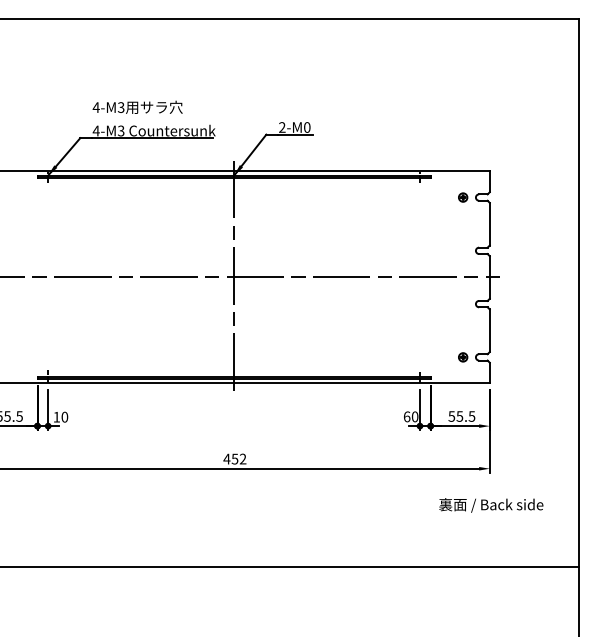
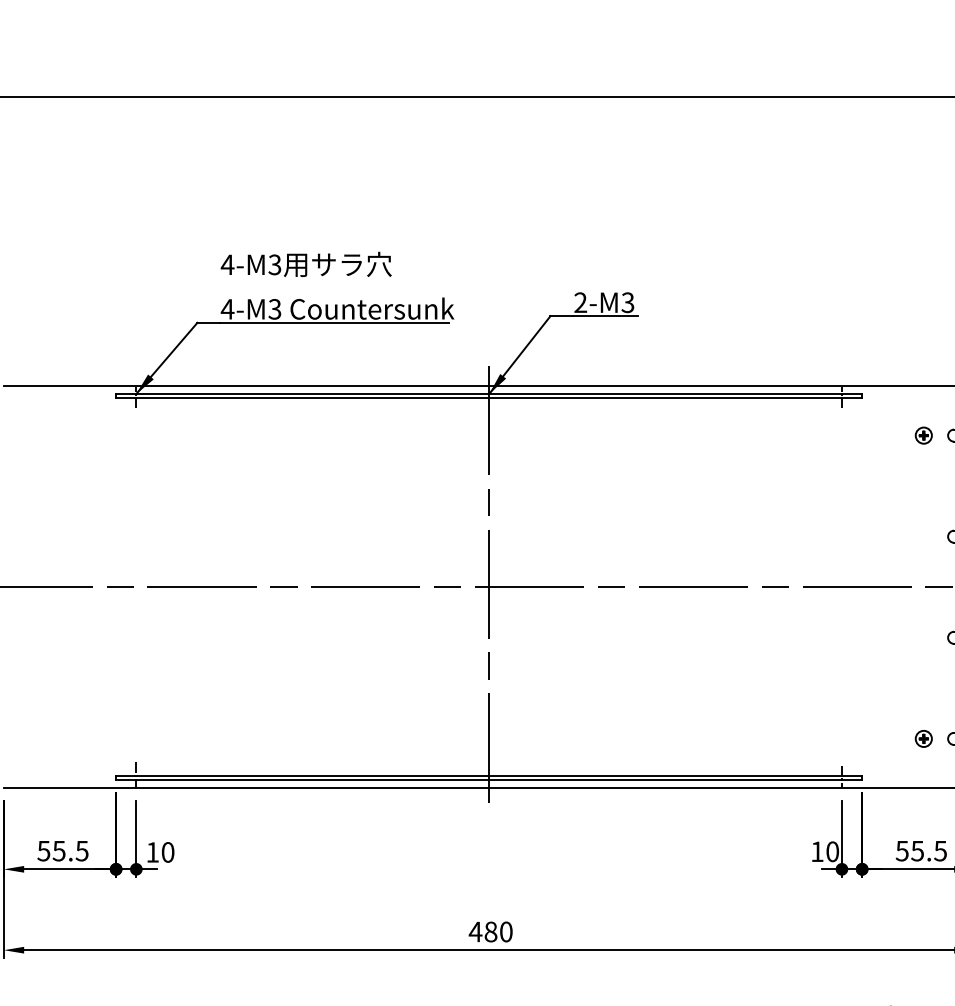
text: (306, 127) -> (626, 302), 2-M0 -> 2-M3
text: (407, 416) -> (818, 851), 60 -> 10
text: (238, 458) -> (497, 930), 452 -> 480

